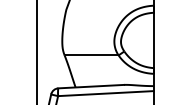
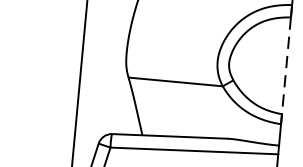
line: (153, 40) -> (286, 65), solid -> dashed

